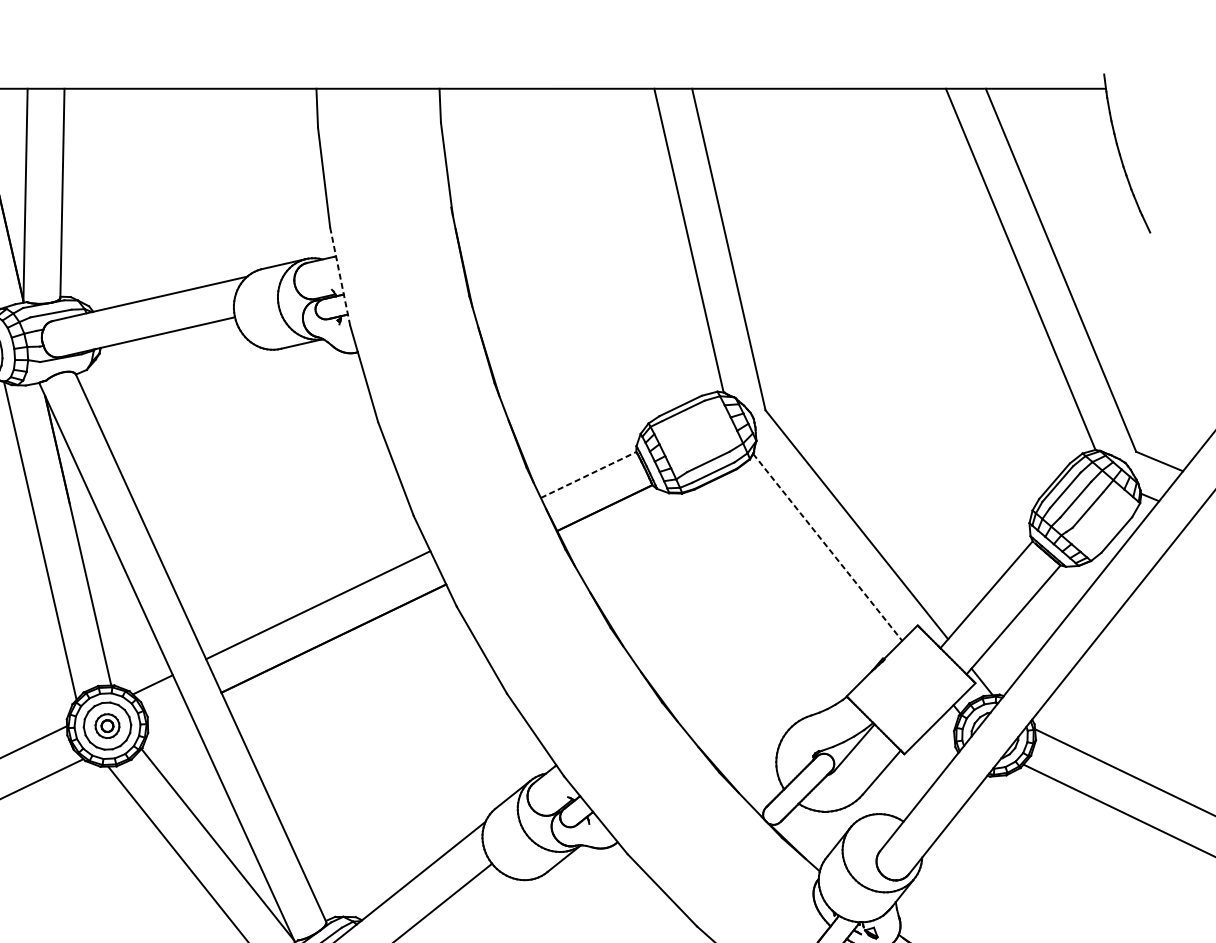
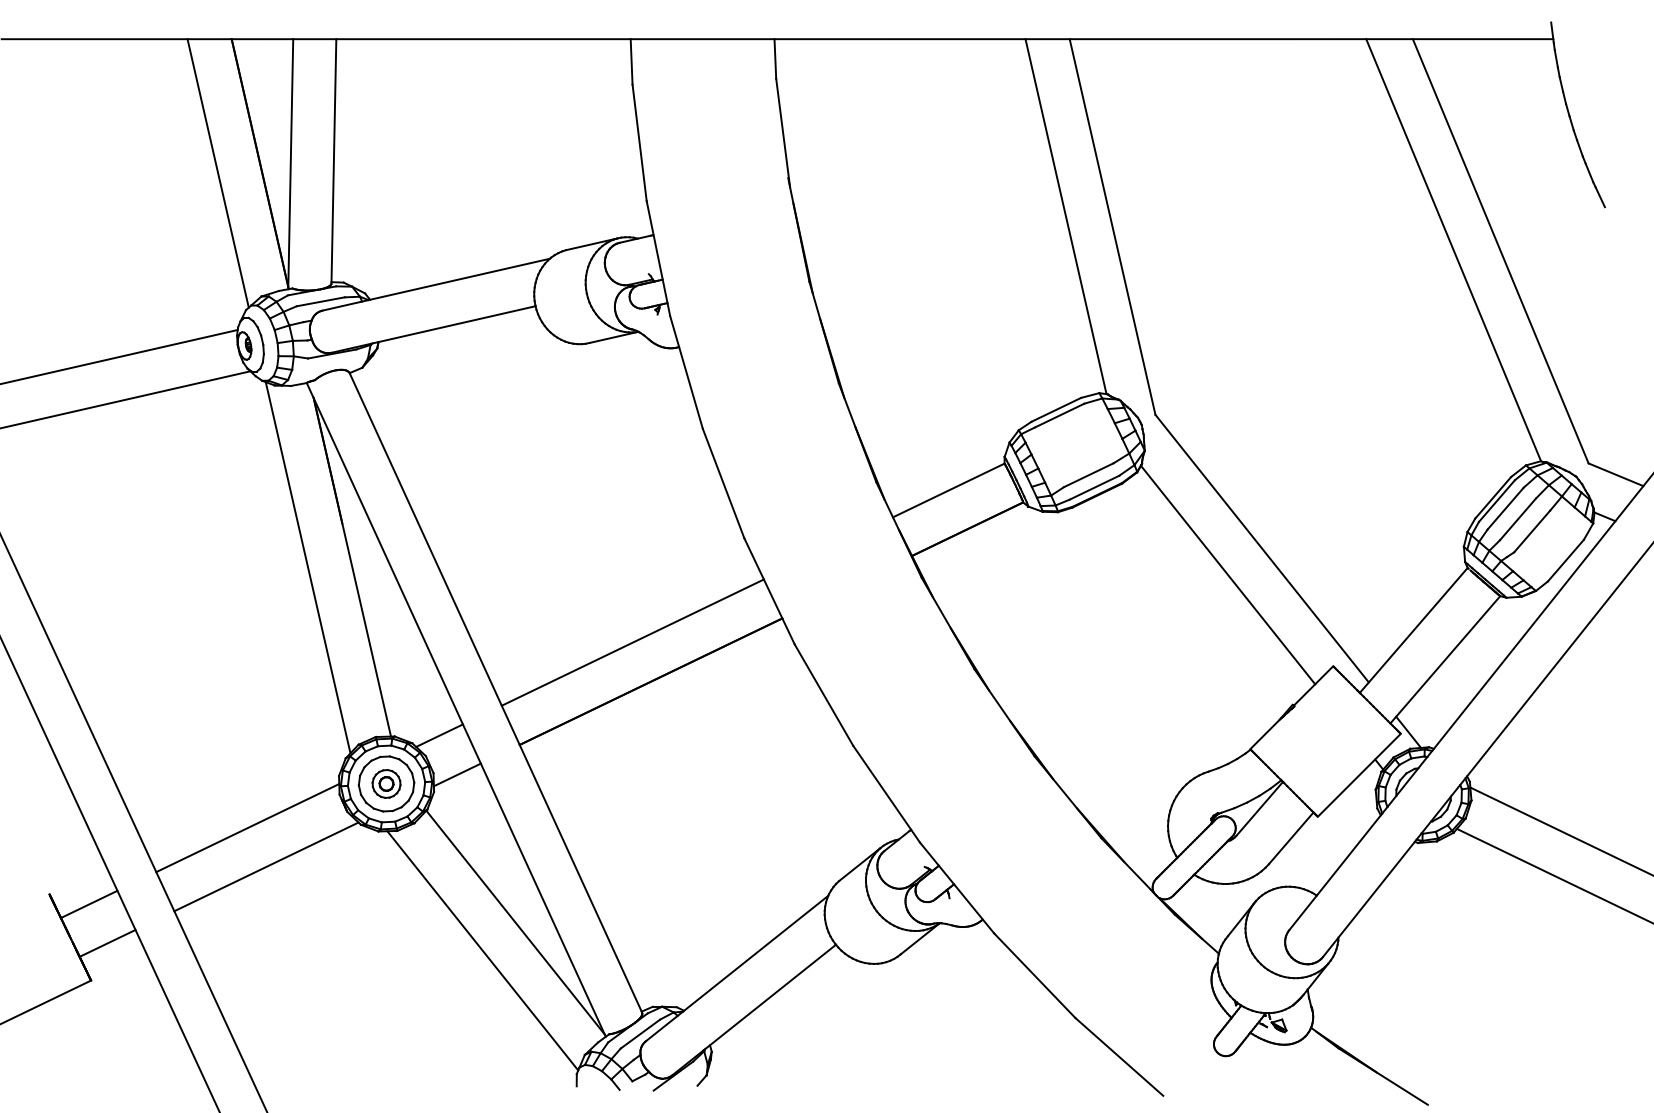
line: (340, 276) -> (658, 258), dashed -> solid
line: (588, 475) -> (948, 490), dashed -> solid
line: (828, 547) -> (1228, 575), dashed -> solid
line: (167, 718) -> (456, 774), added

